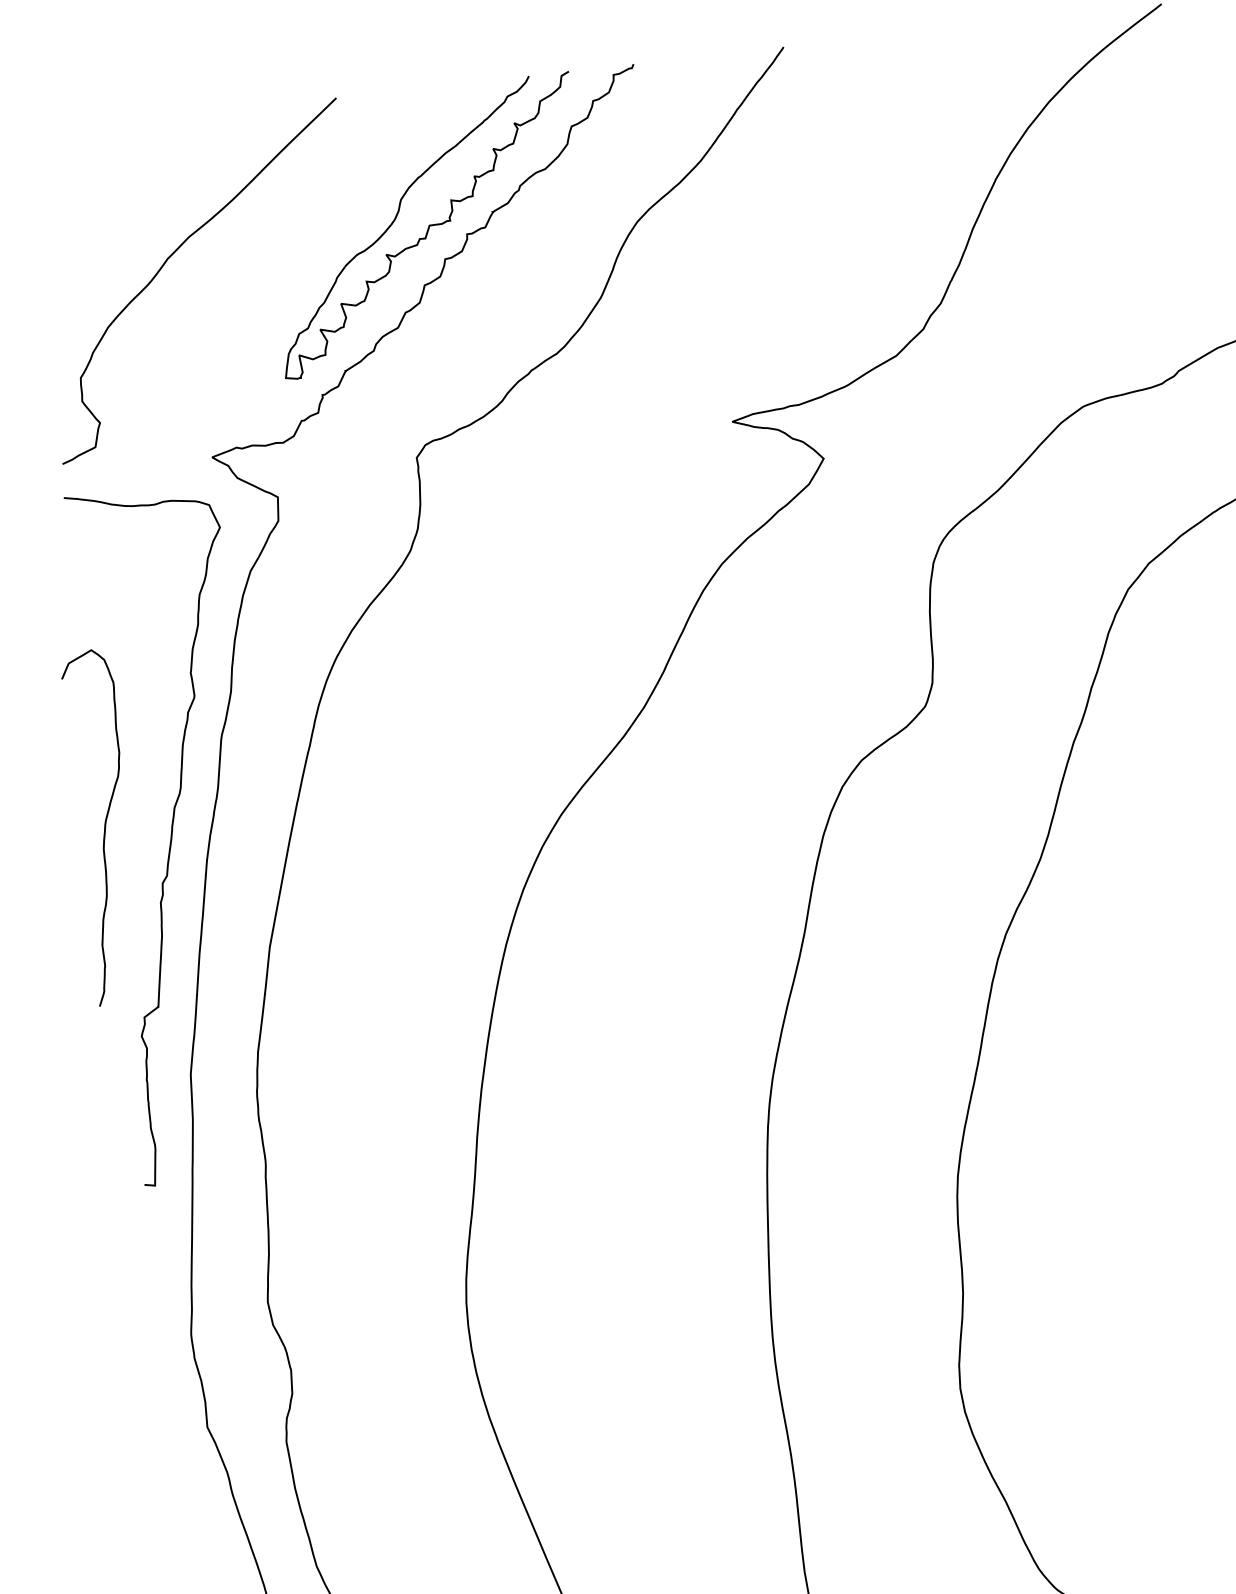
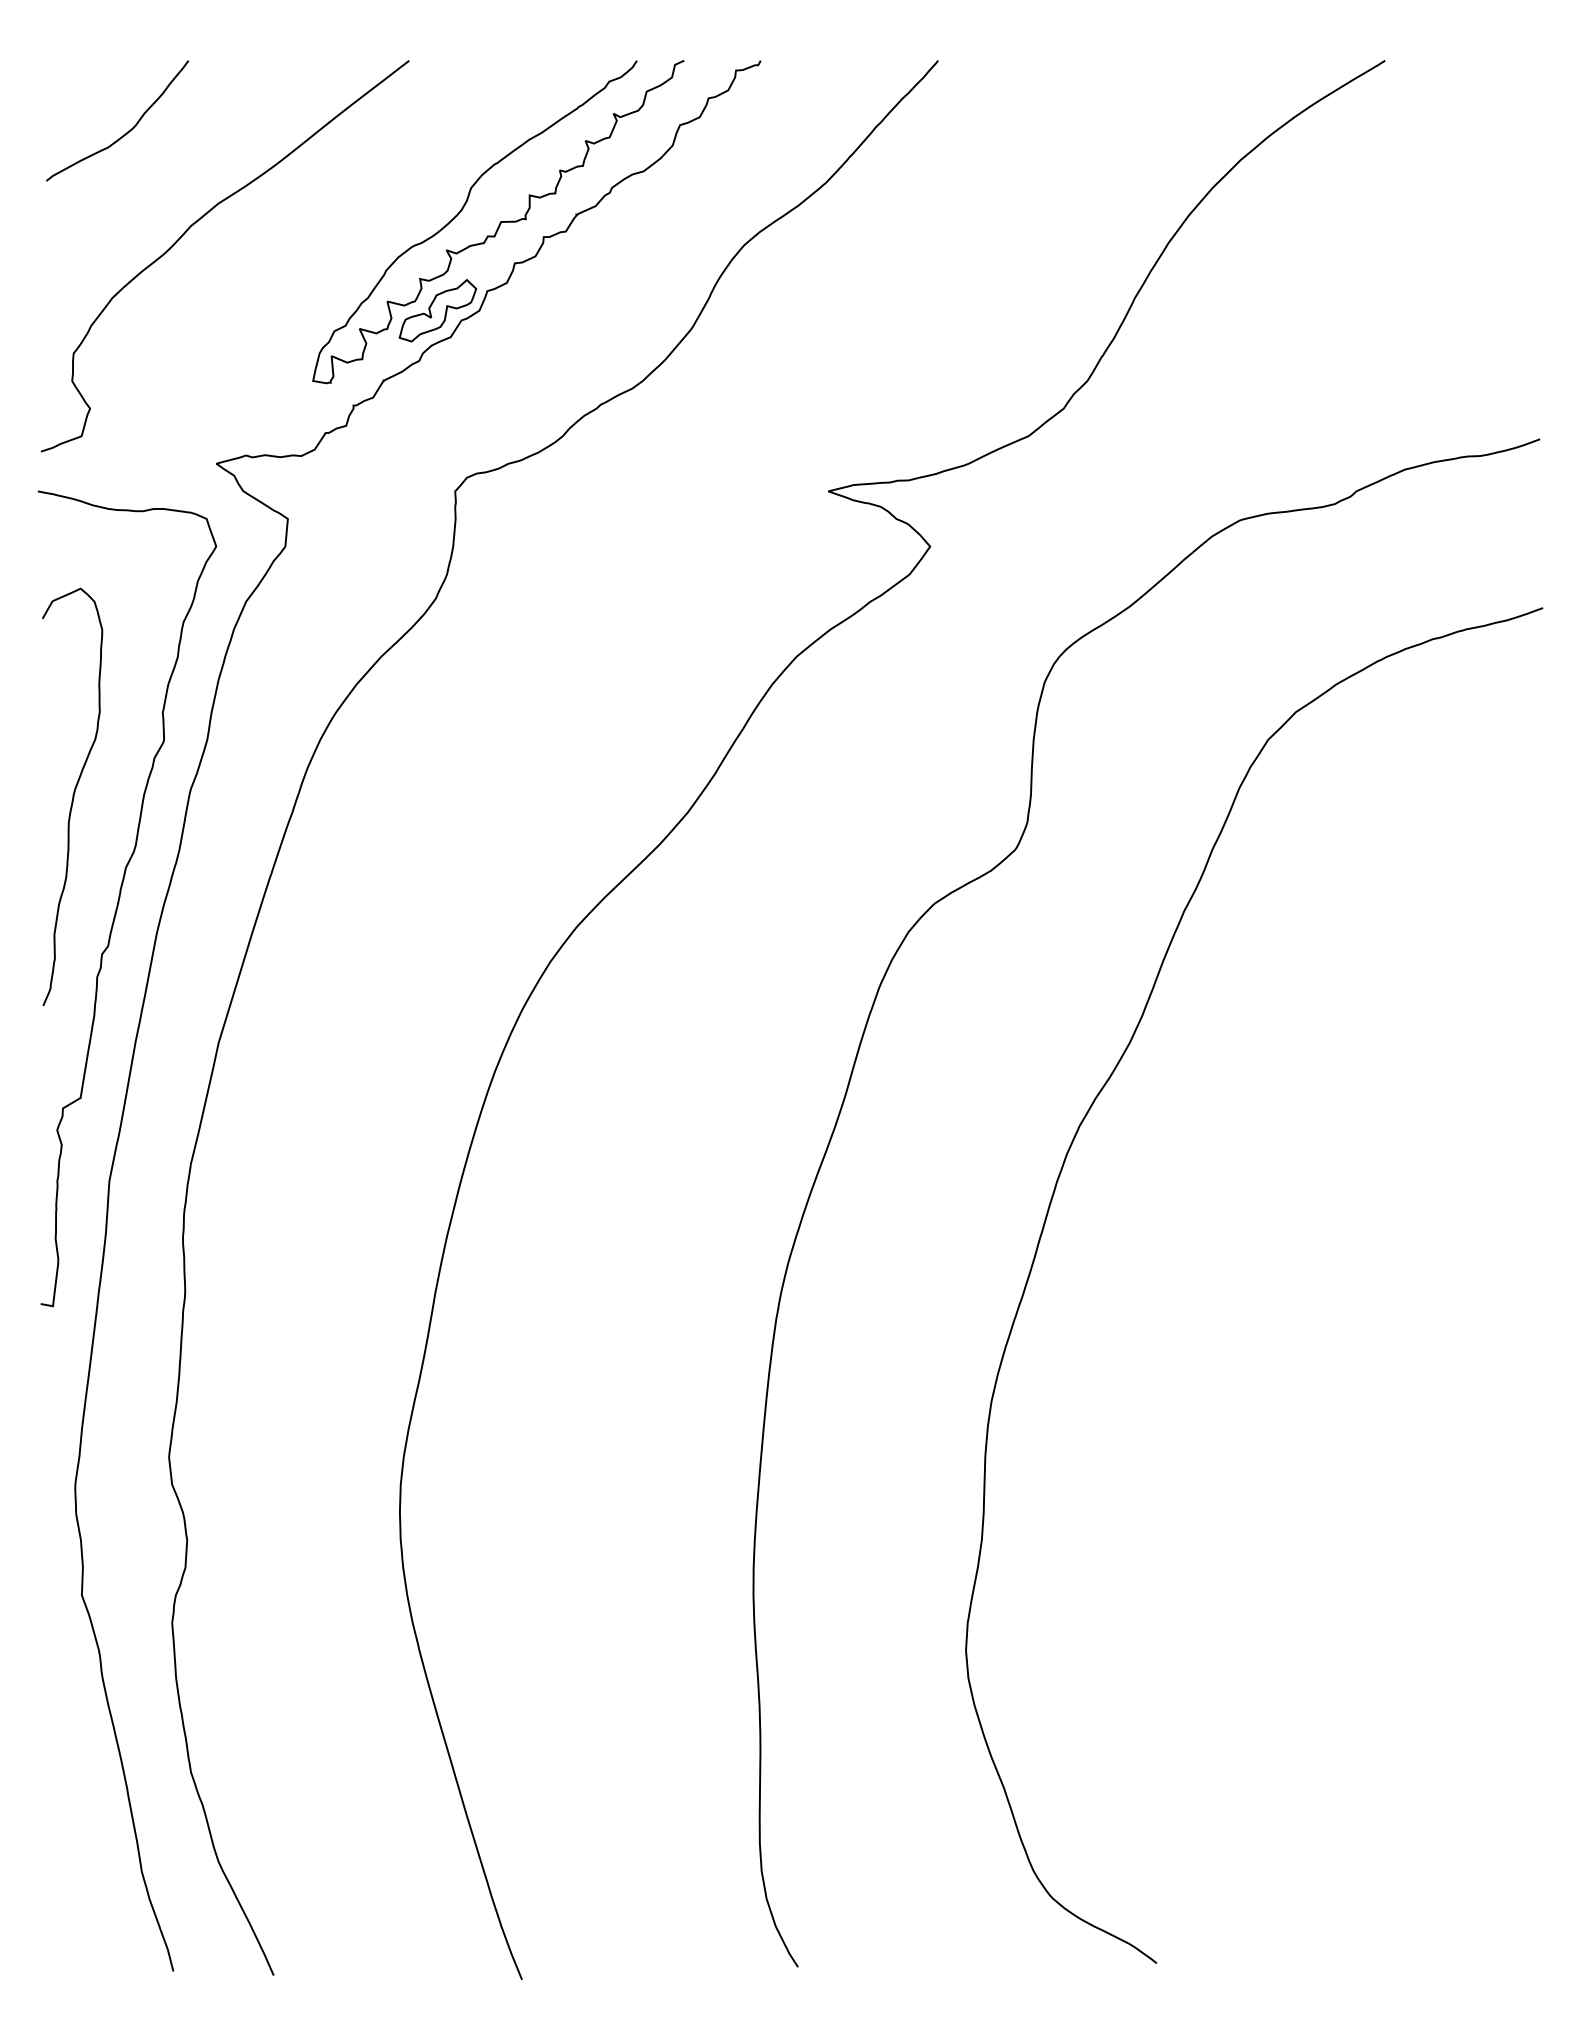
curve: (105, 184) -> (128, 130), added
part: (384, 306) -> (437, 310), added
curve: (104, 826) -> (72, 796), moved

